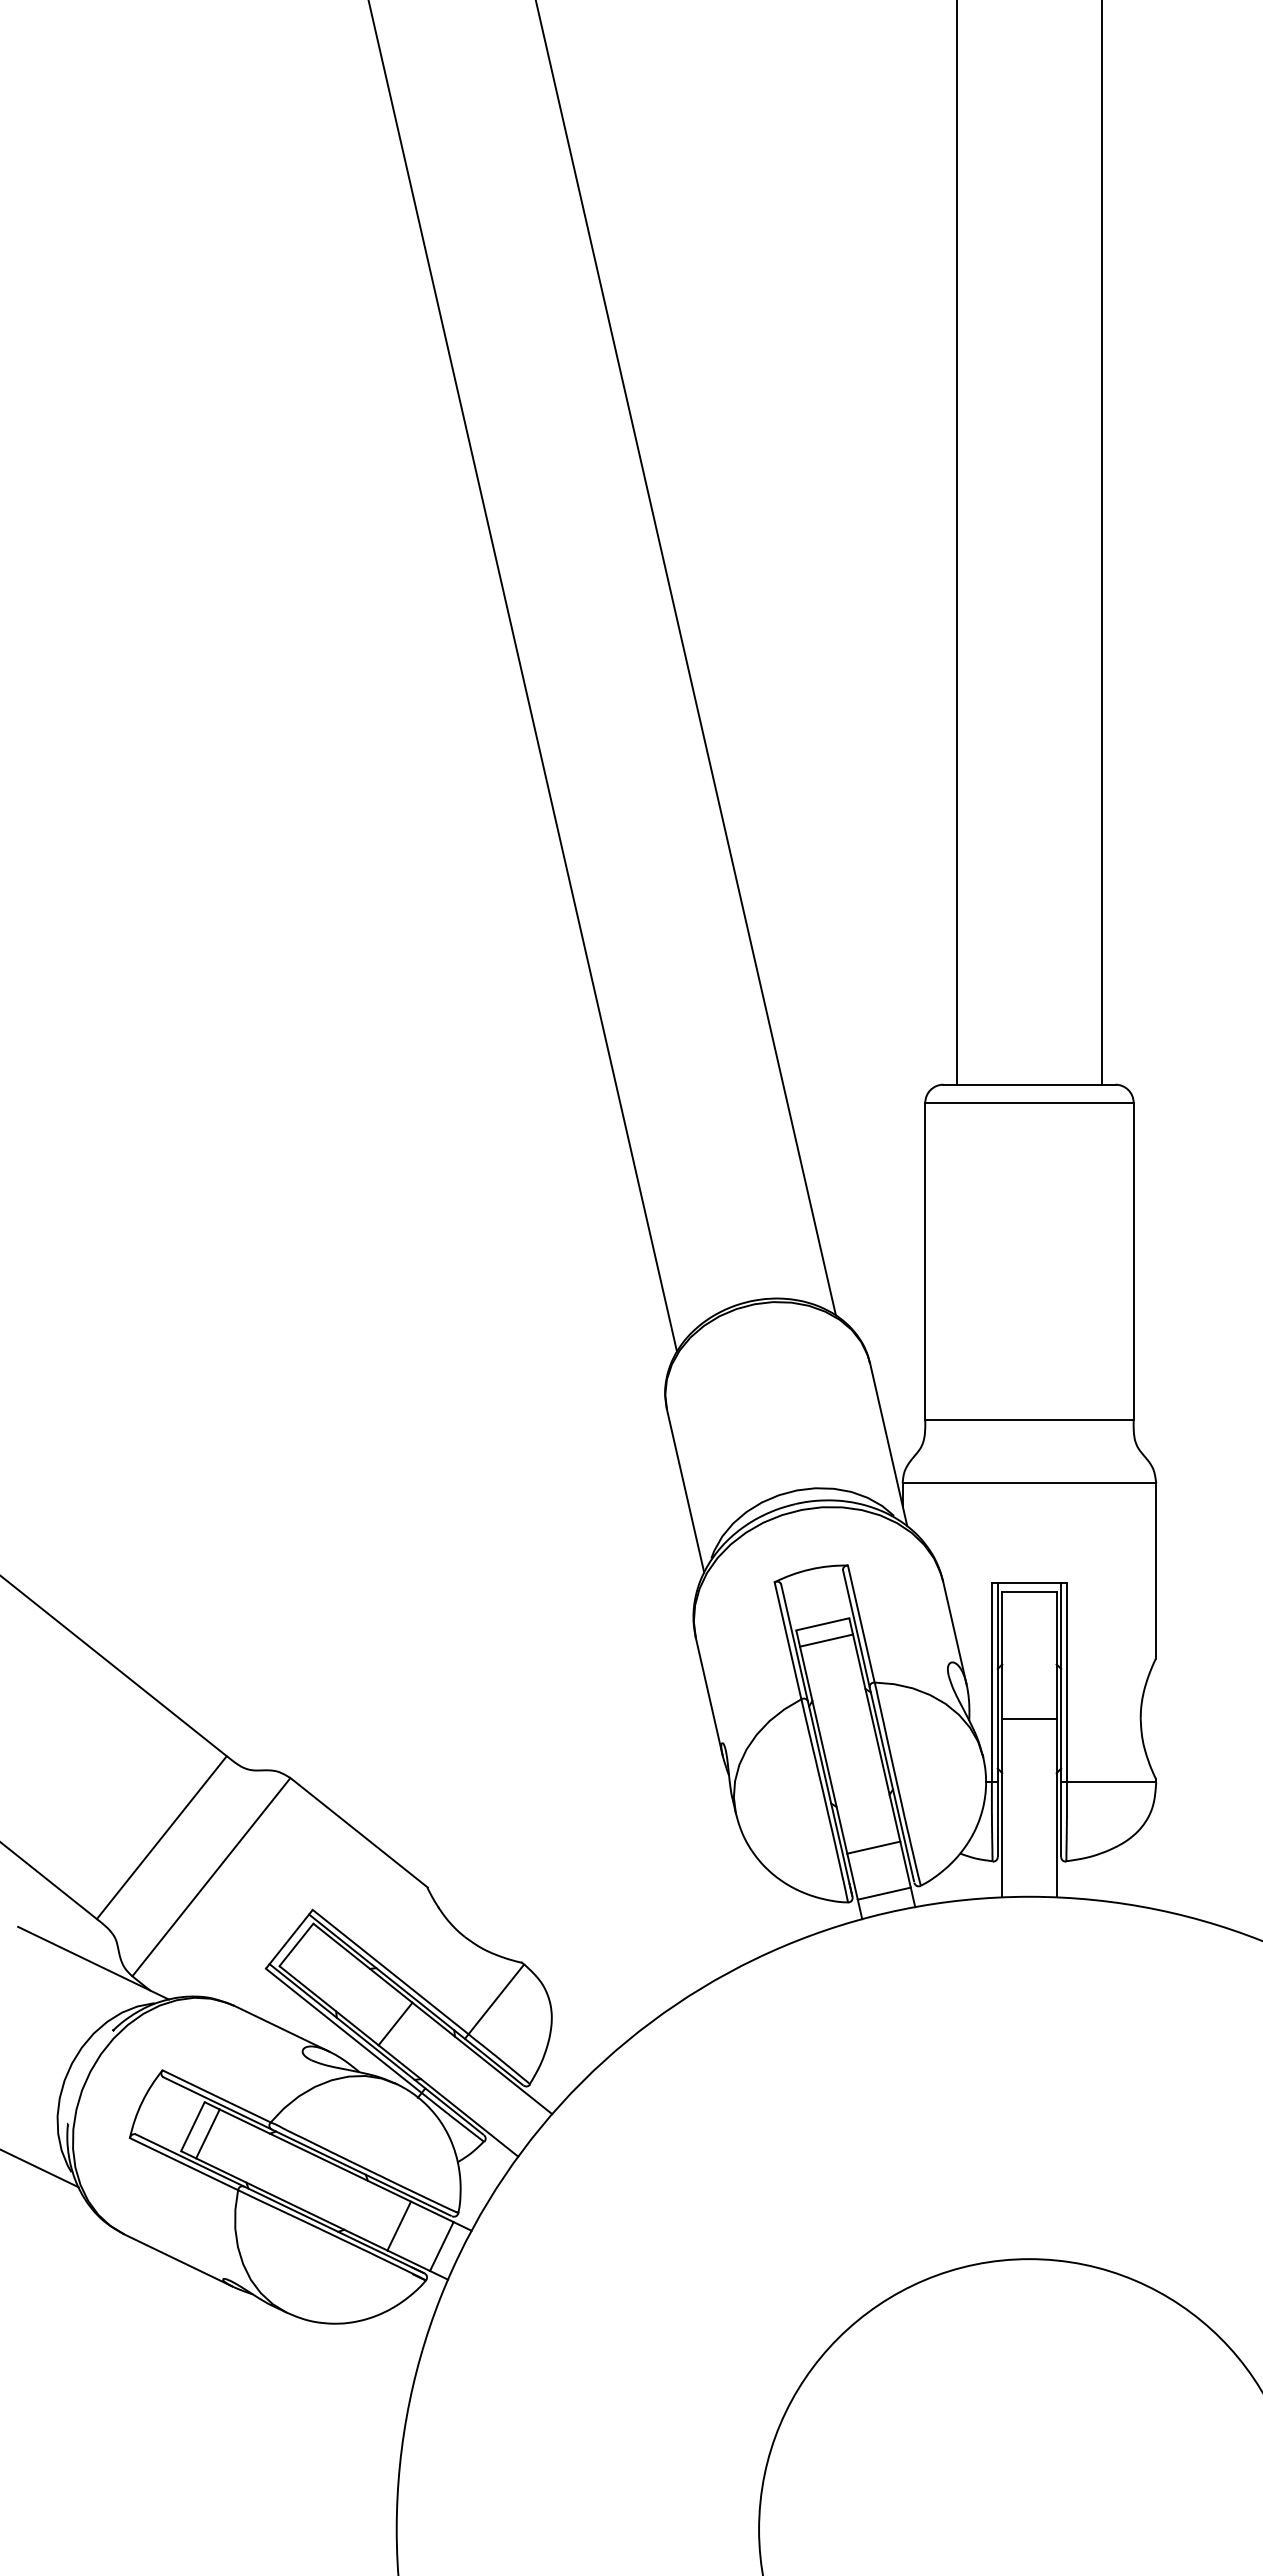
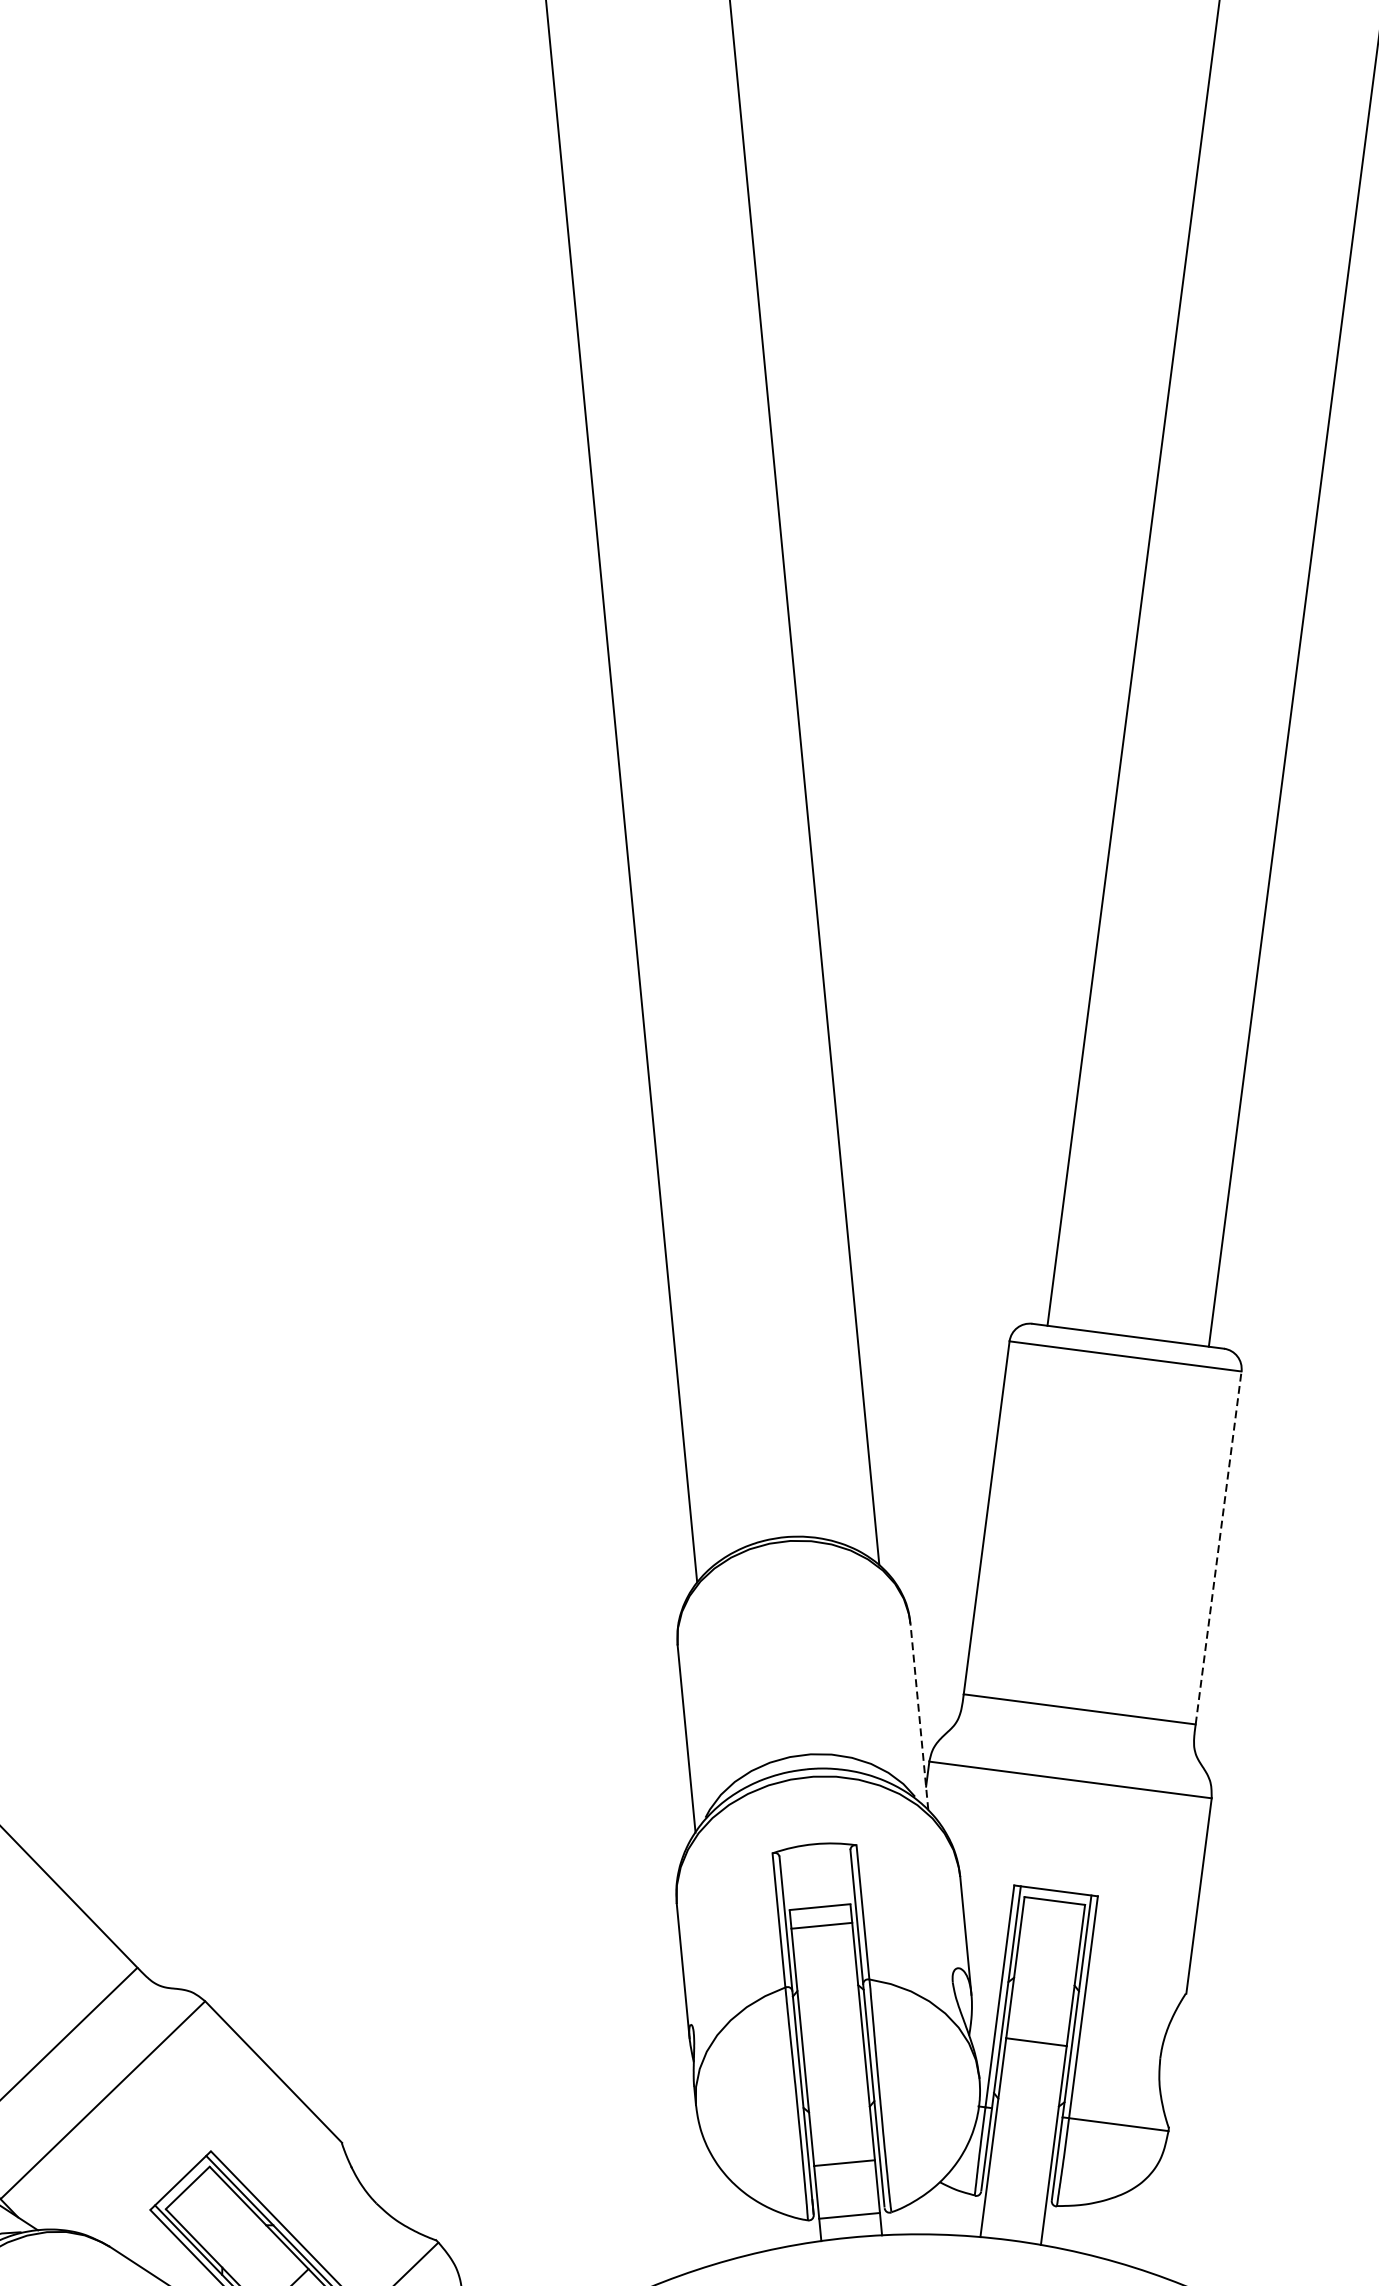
line: (1133, 1261) -> (1218, 1548), solid -> dashed
line: (888, 1444) -> (919, 1716), solid -> dashed

